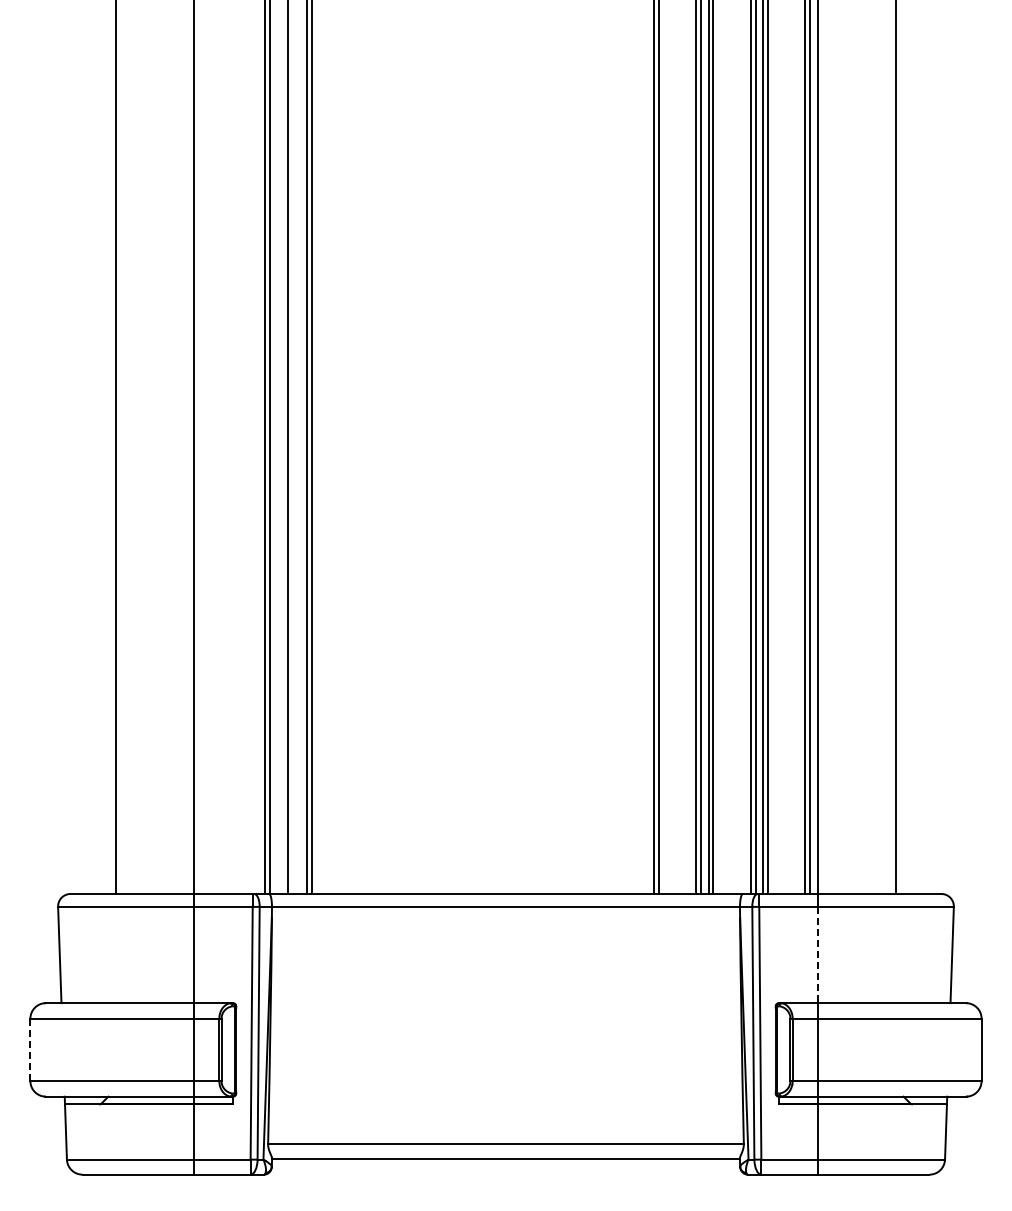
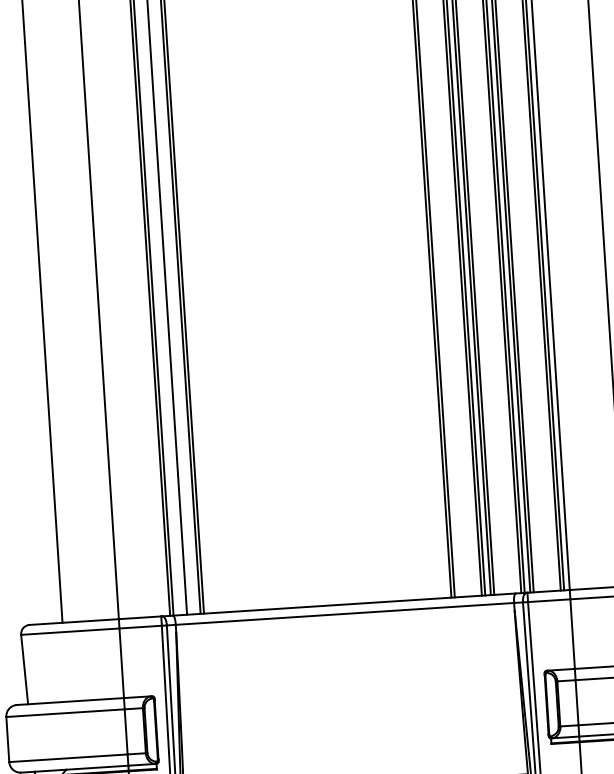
line: (817, 955) -> (572, 634), dashed -> solid
line: (30, 1049) -> (7, 739), dashed -> solid

